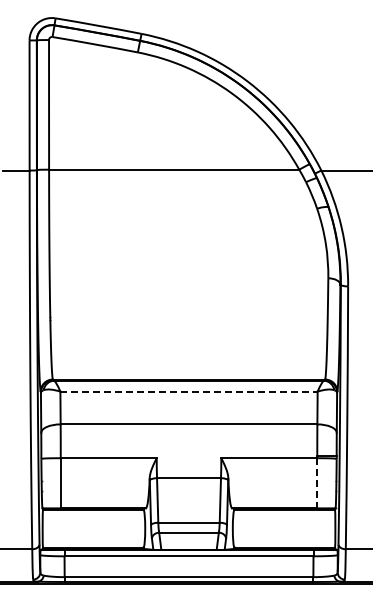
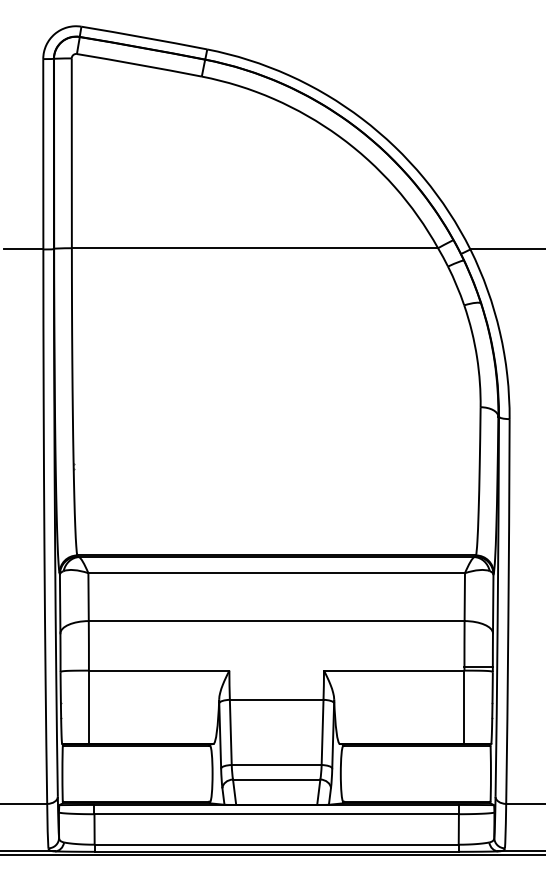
line: (189, 391) -> (277, 572), dashed -> solid
line: (317, 483) -> (464, 707), dashed -> solid

